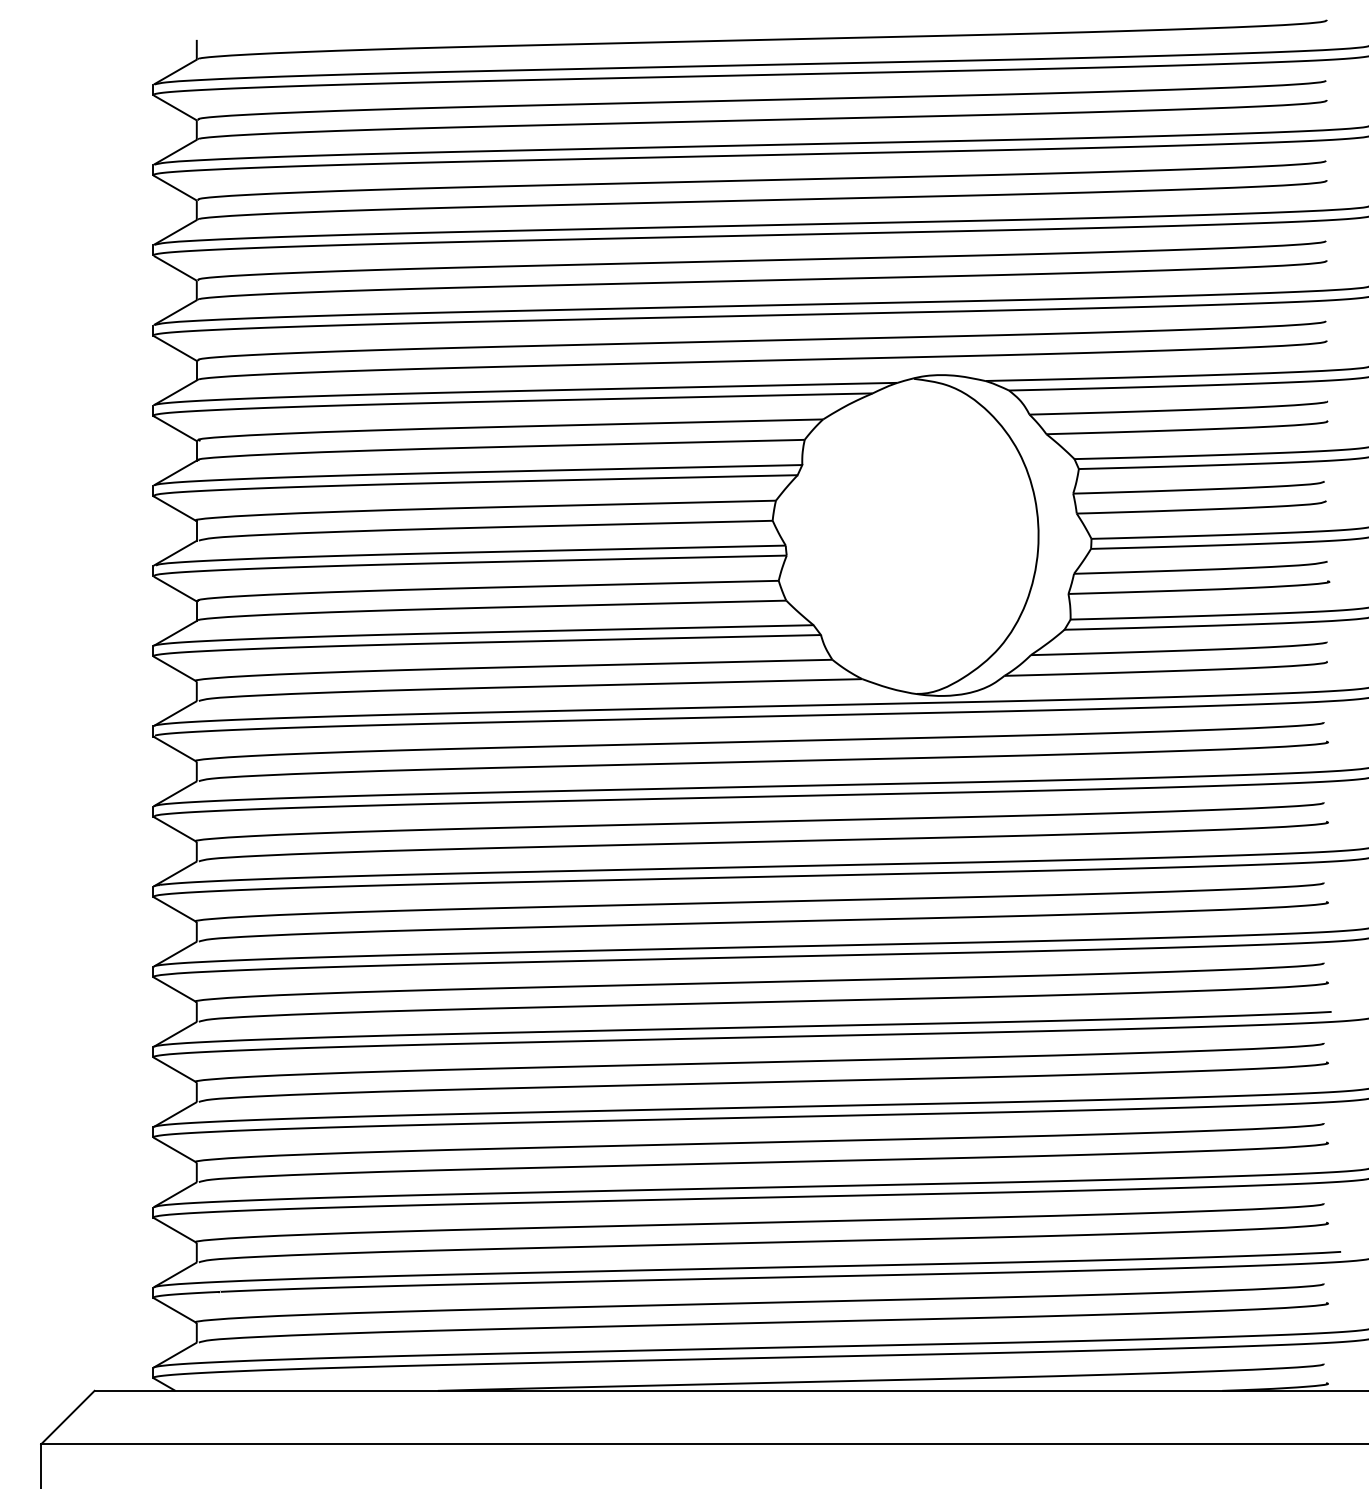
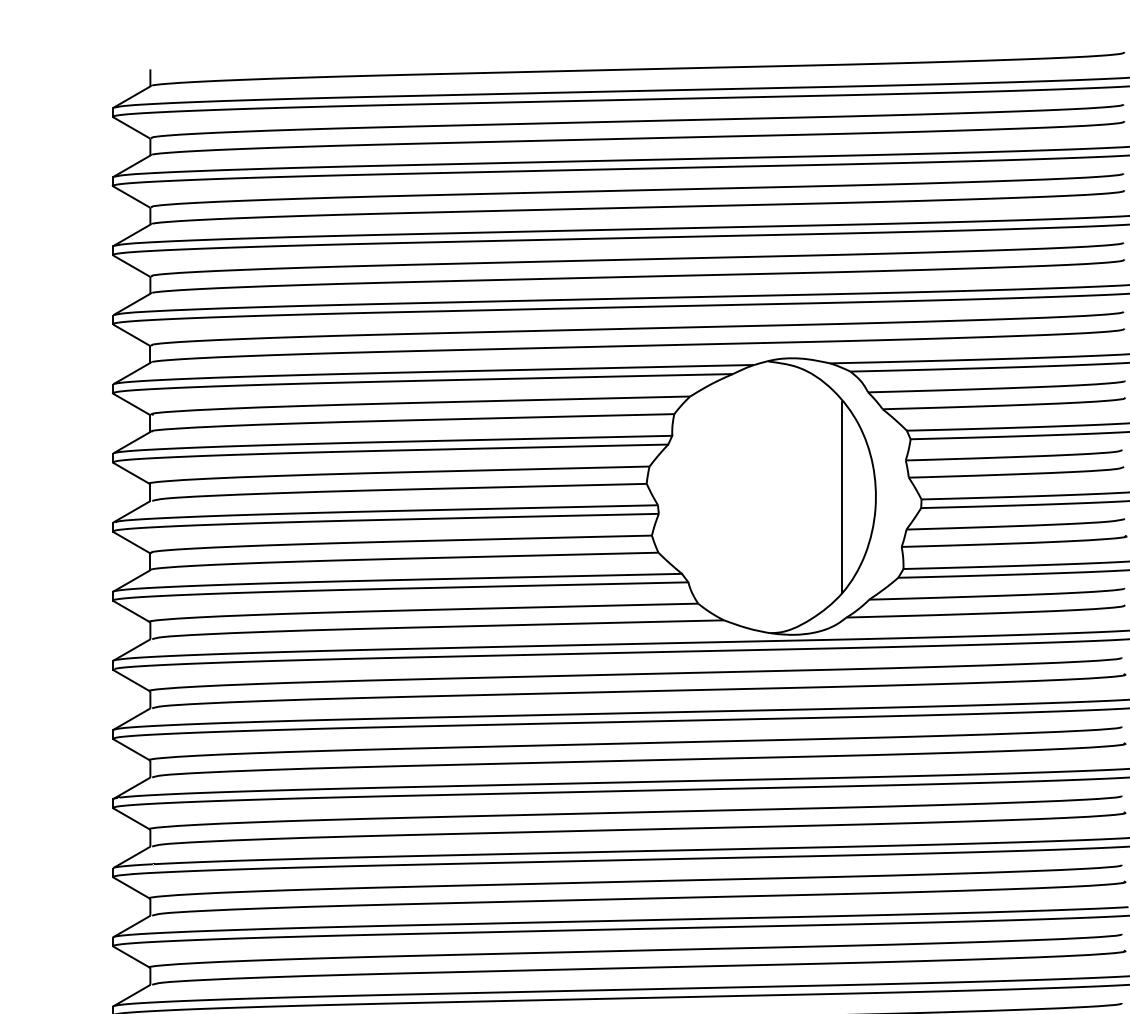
line: (999, 536) -> (842, 497), added

